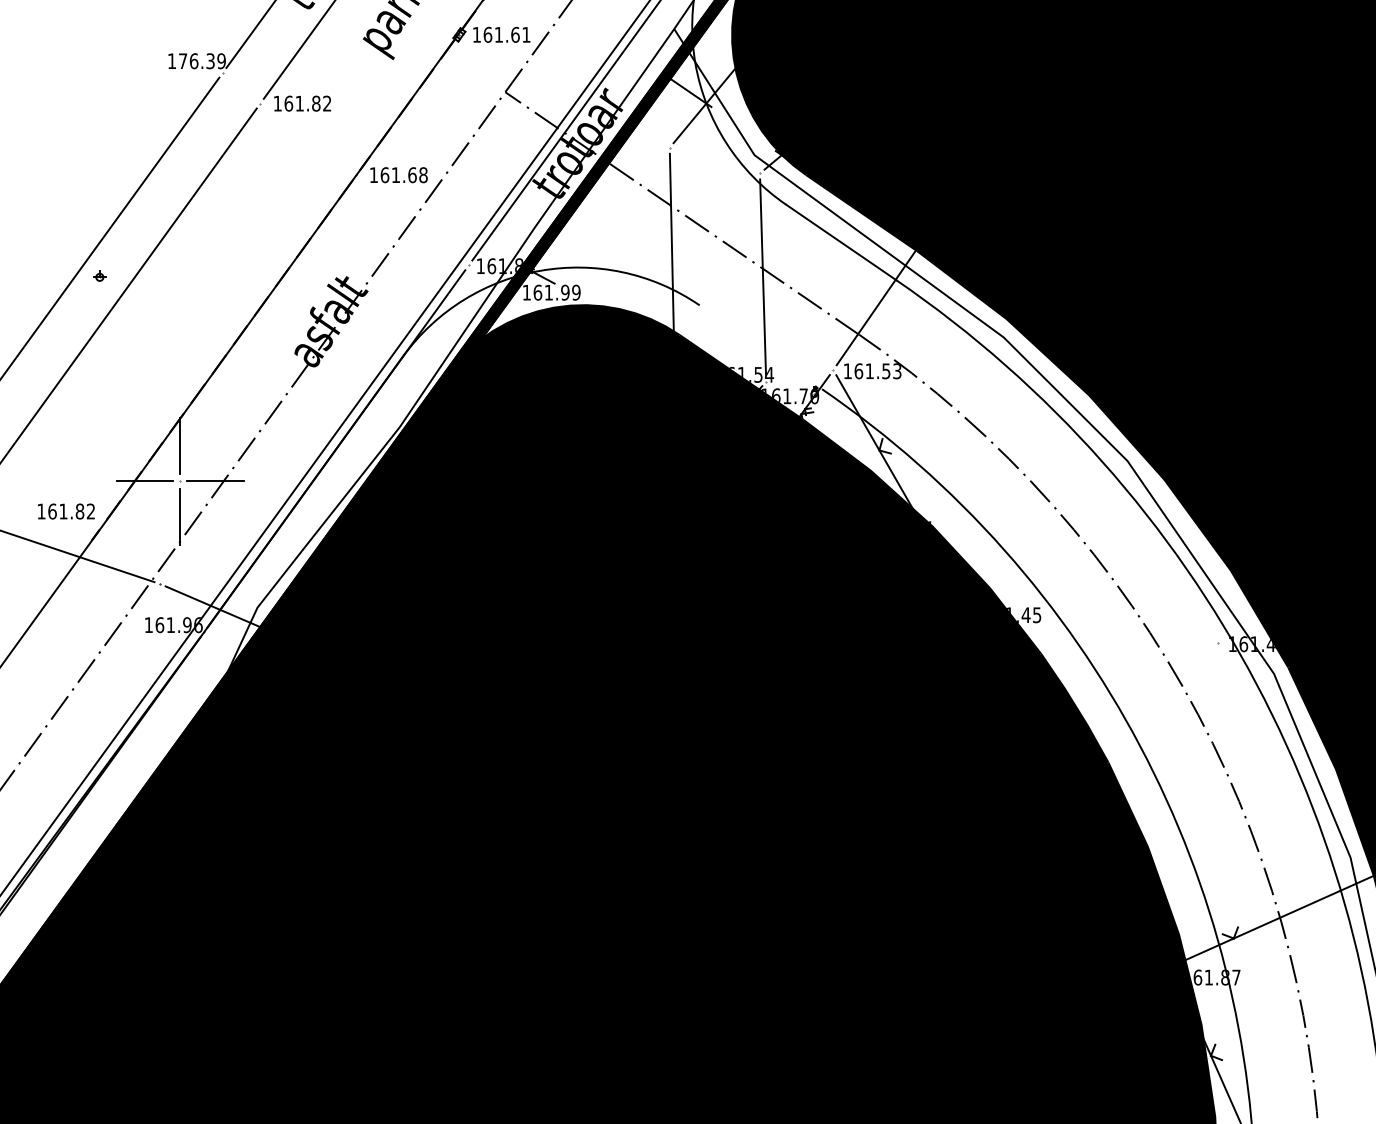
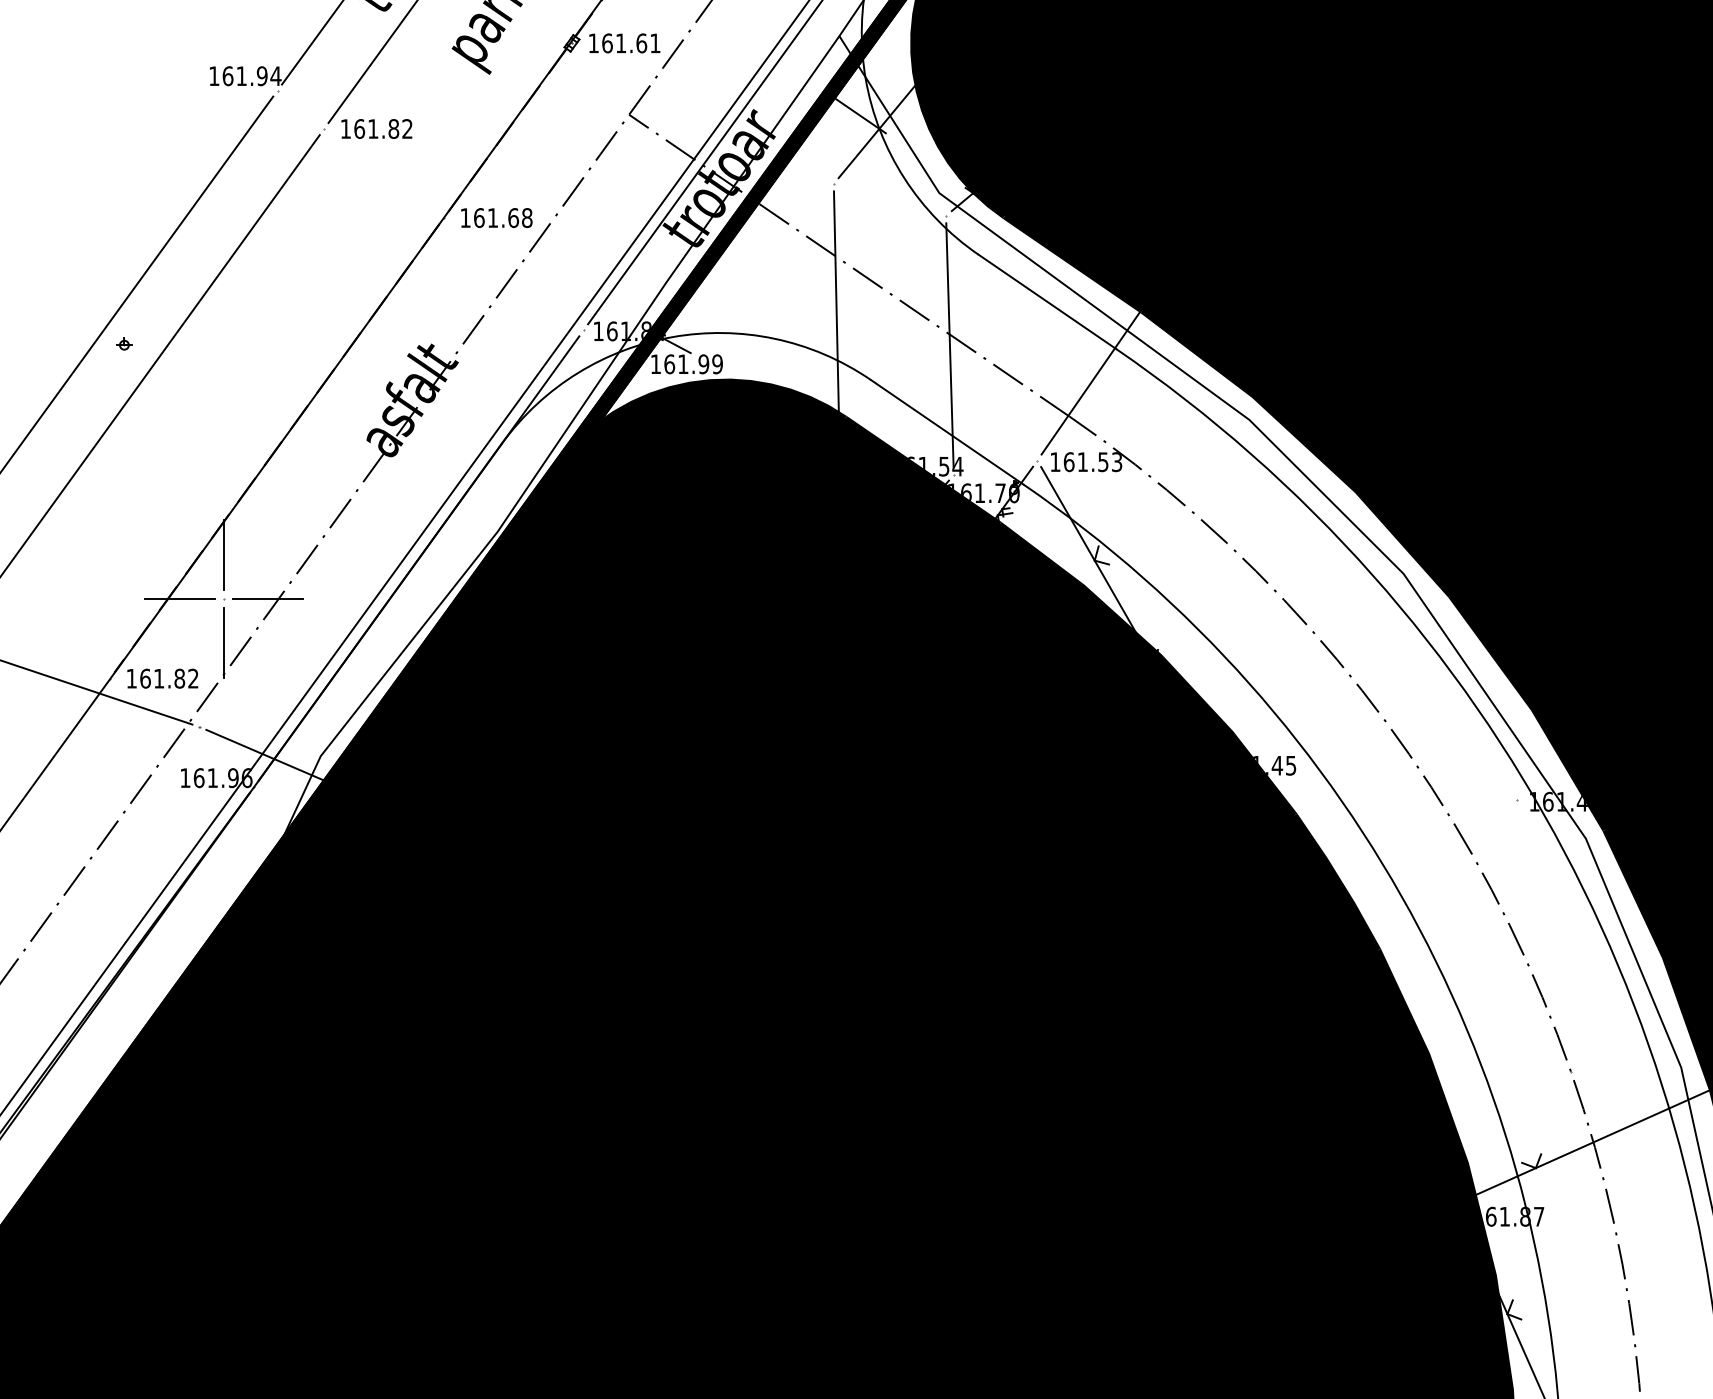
text: (201, 61) -> (251, 76), 176.39 -> 161.94
line: (761, 347) -> (947, 432), added
text: (66, 511) -> (162, 678), moved

